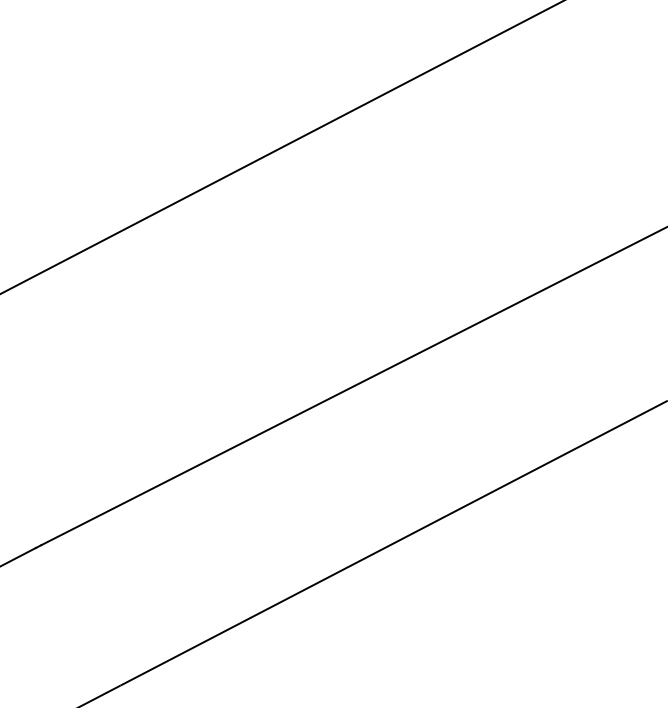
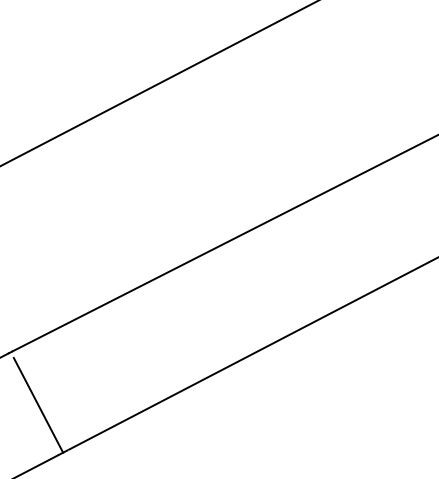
line: (78, 621) -> (38, 404), added

